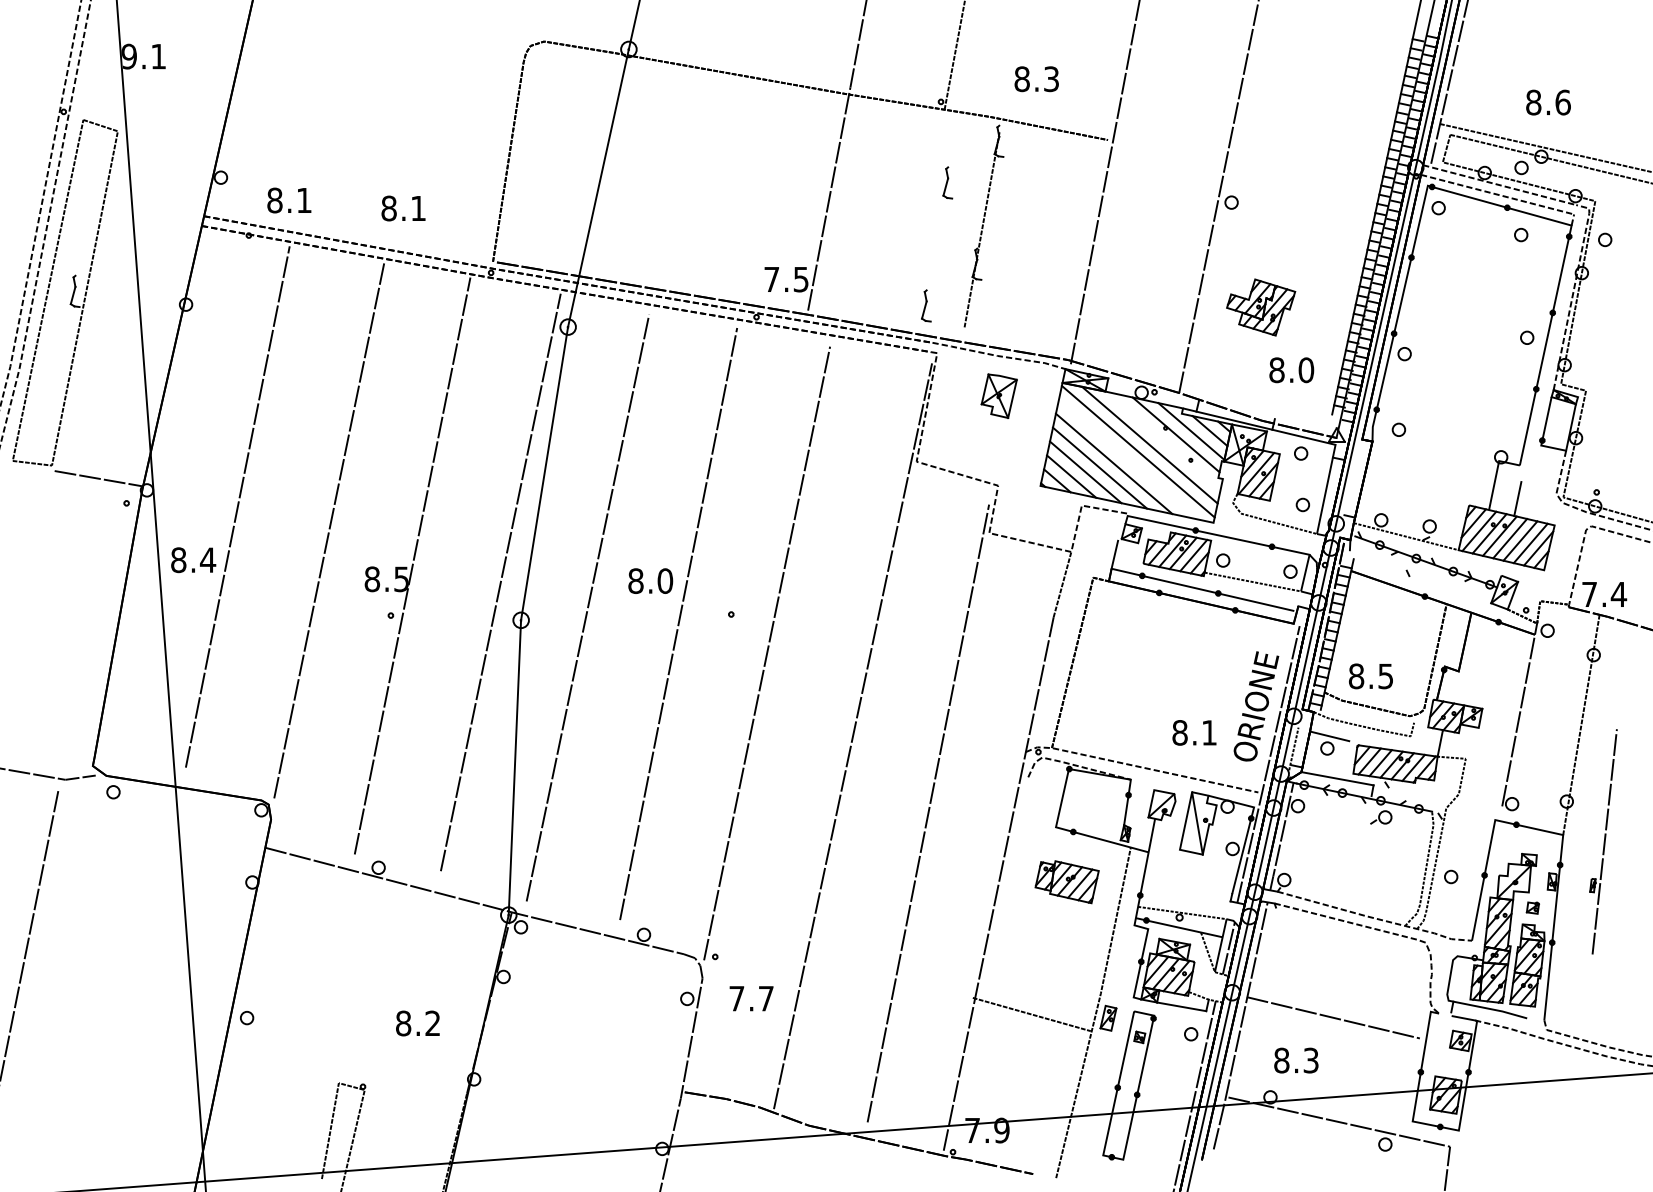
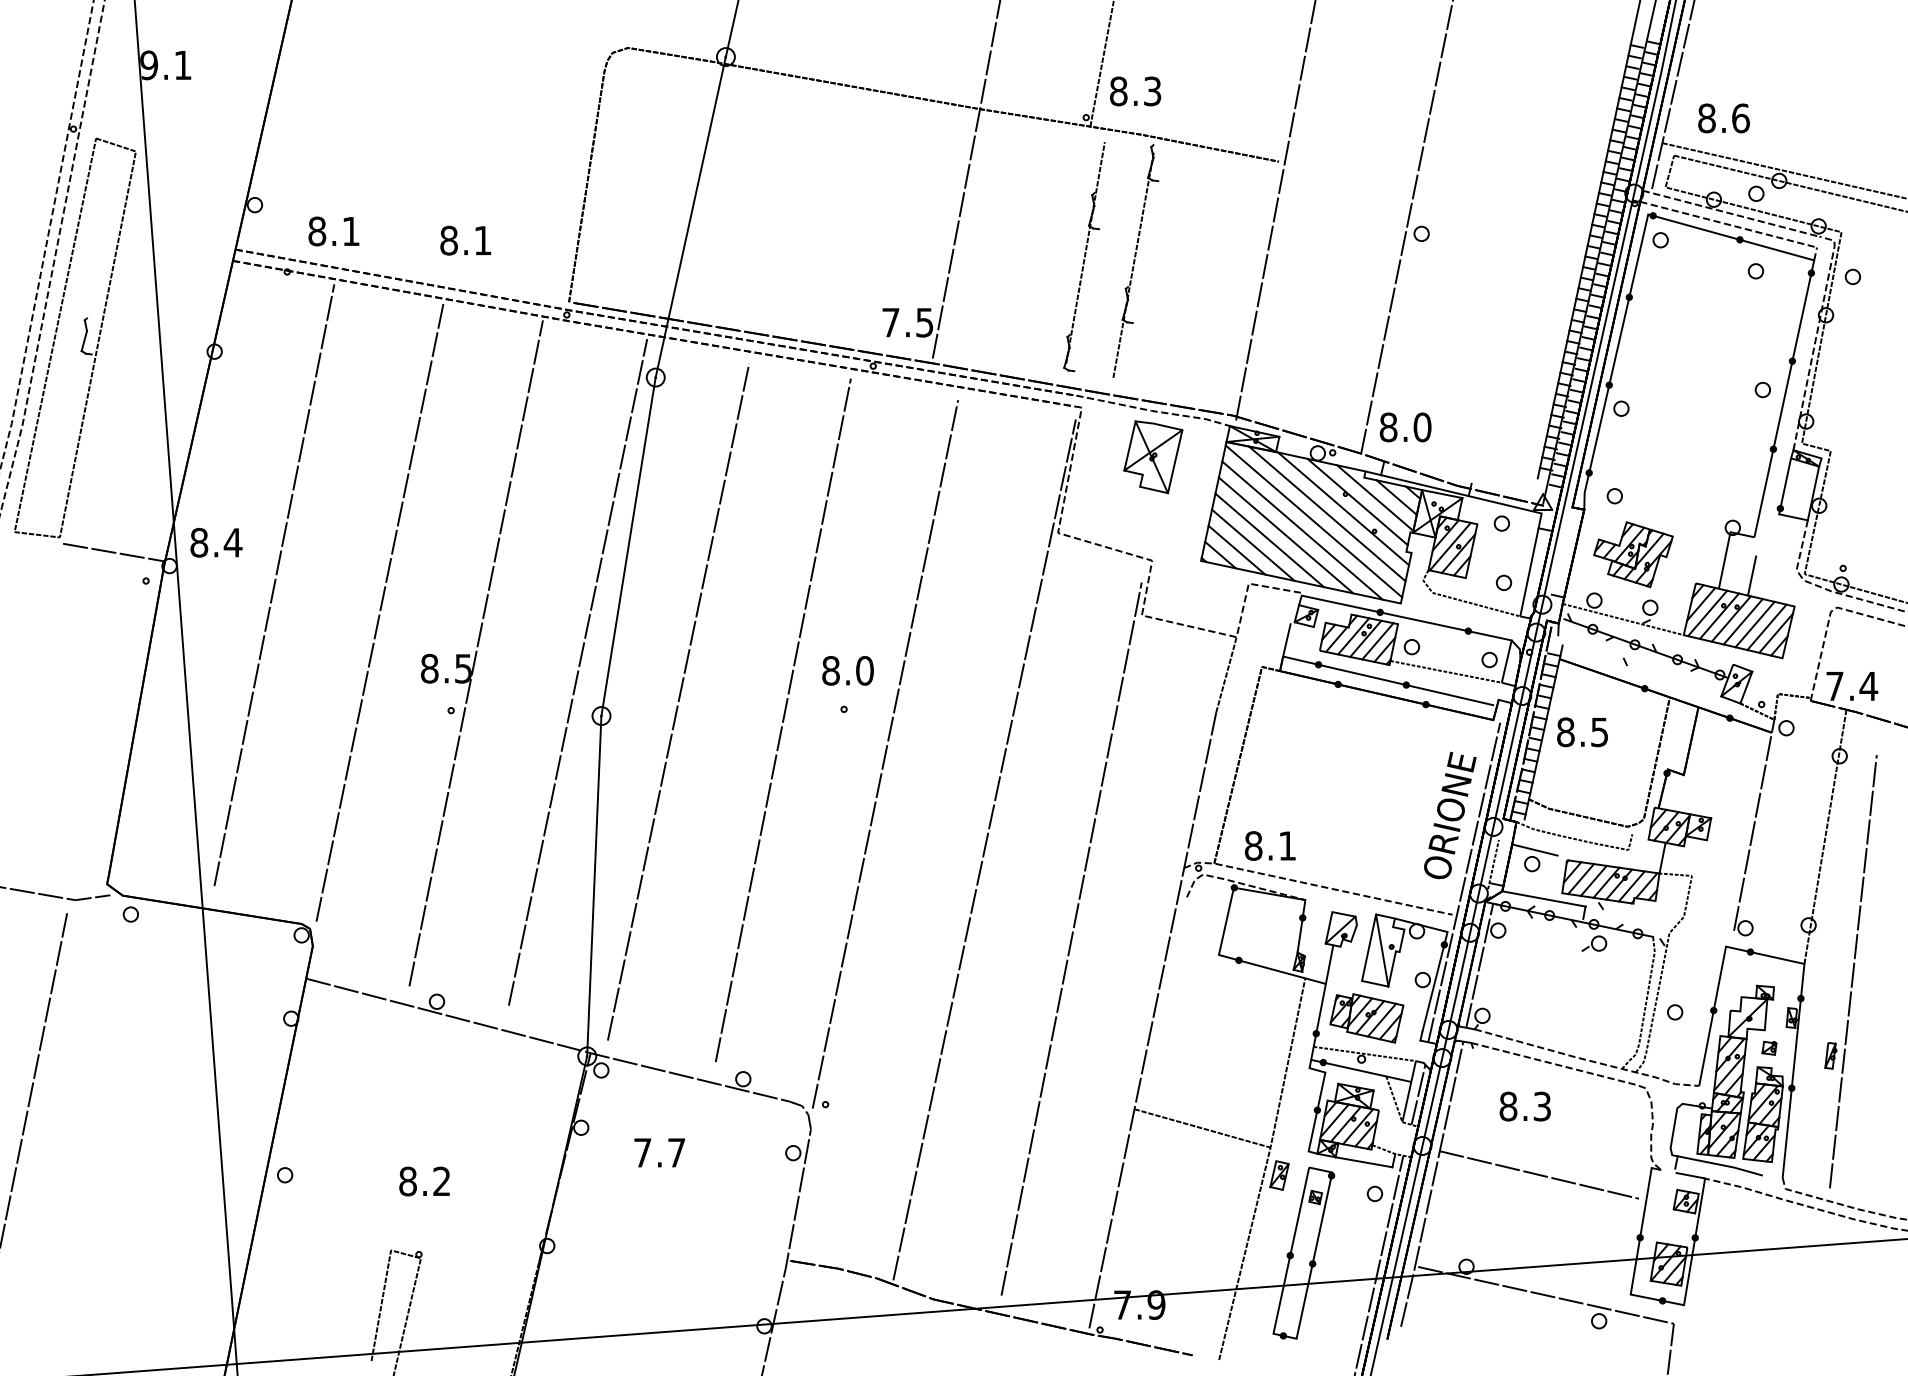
text: (1036, 79) -> (1135, 91), moved
text: (1548, 102) -> (1723, 118), moved
line: (940, 219) -> (1085, 253), added
part: (1261, 307) -> (1633, 554), moved
text: (1291, 370) -> (1405, 427), moved
part: (999, 396) -> (1153, 457), size x1.43
line: (1163, 440) -> (1343, 508), added
line: (1127, 459) -> (1301, 530), added
text: (193, 560) -> (216, 543), moved
text: (650, 580) -> (847, 670), moved
text: (1370, 676) -> (1581, 732), moved
text: (1194, 732) -> (1270, 845), moved
part: (1603, 841) -> (1850, 971), size x1.67
part: (1066, 882) -> (1366, 1018), moved
text: (751, 998) -> (659, 1152), moved
line: (1031, 1014) -> (1202, 1128), moved
text: (417, 1023) -> (424, 1181), moved
text: (1296, 1060) -> (1525, 1106), moved

